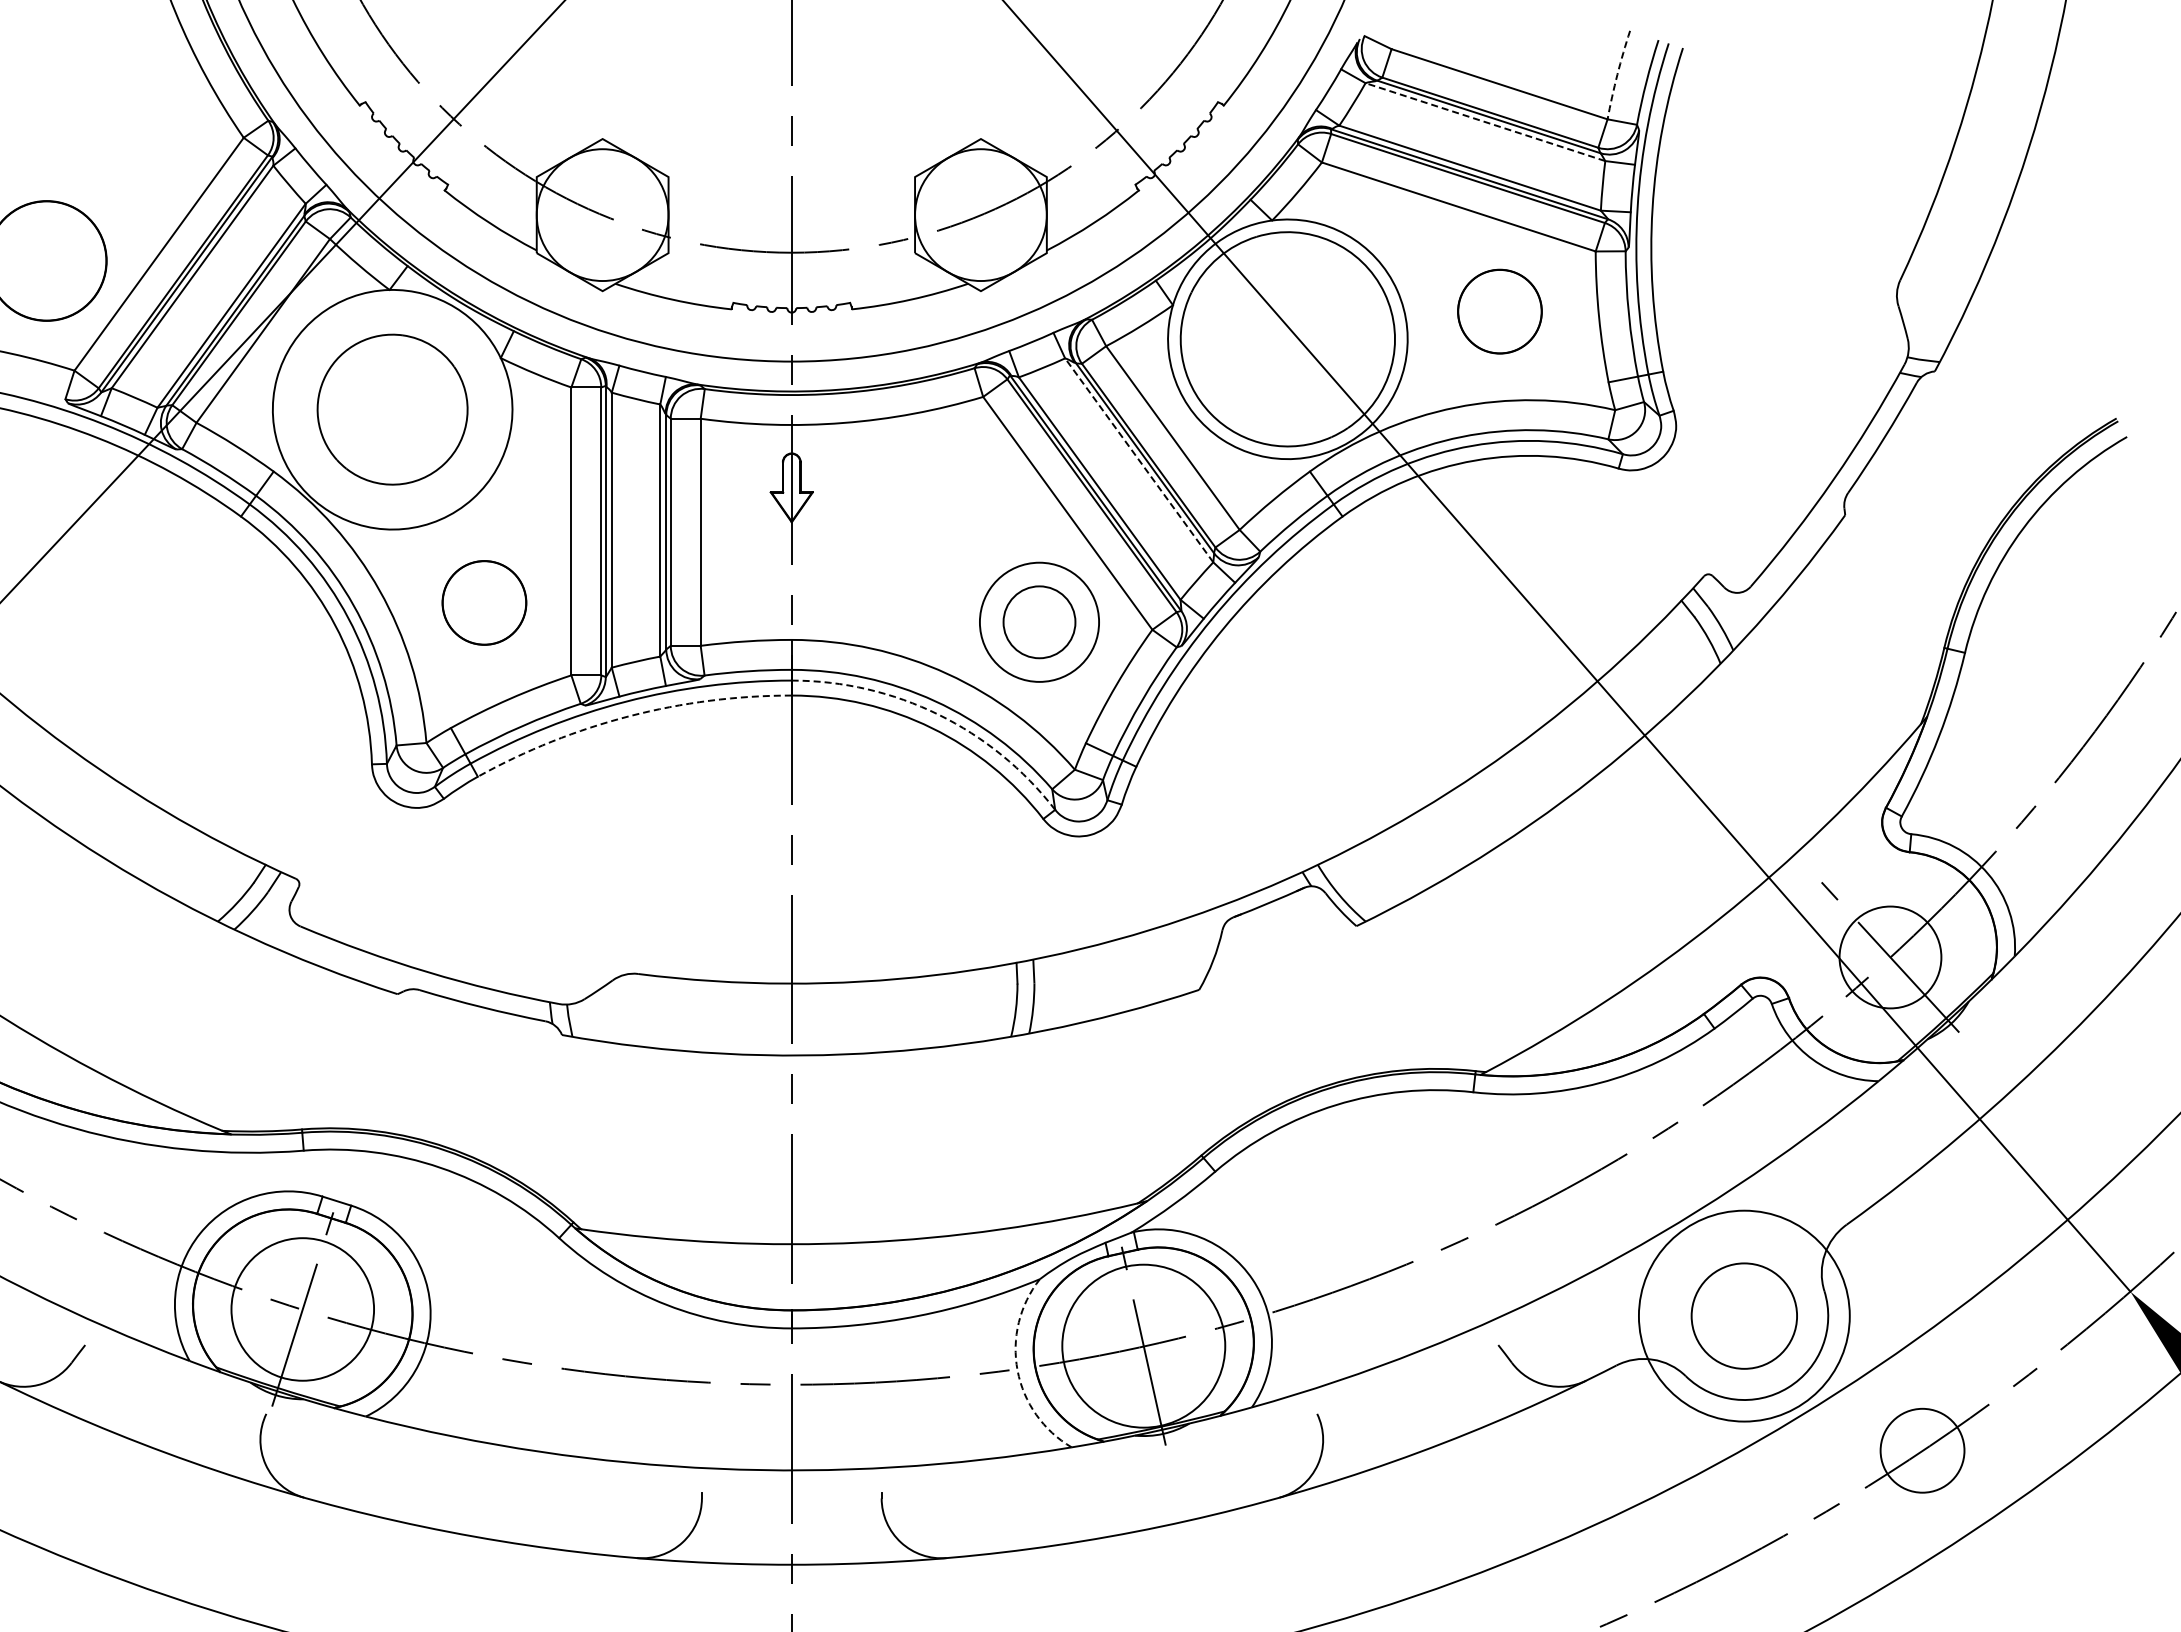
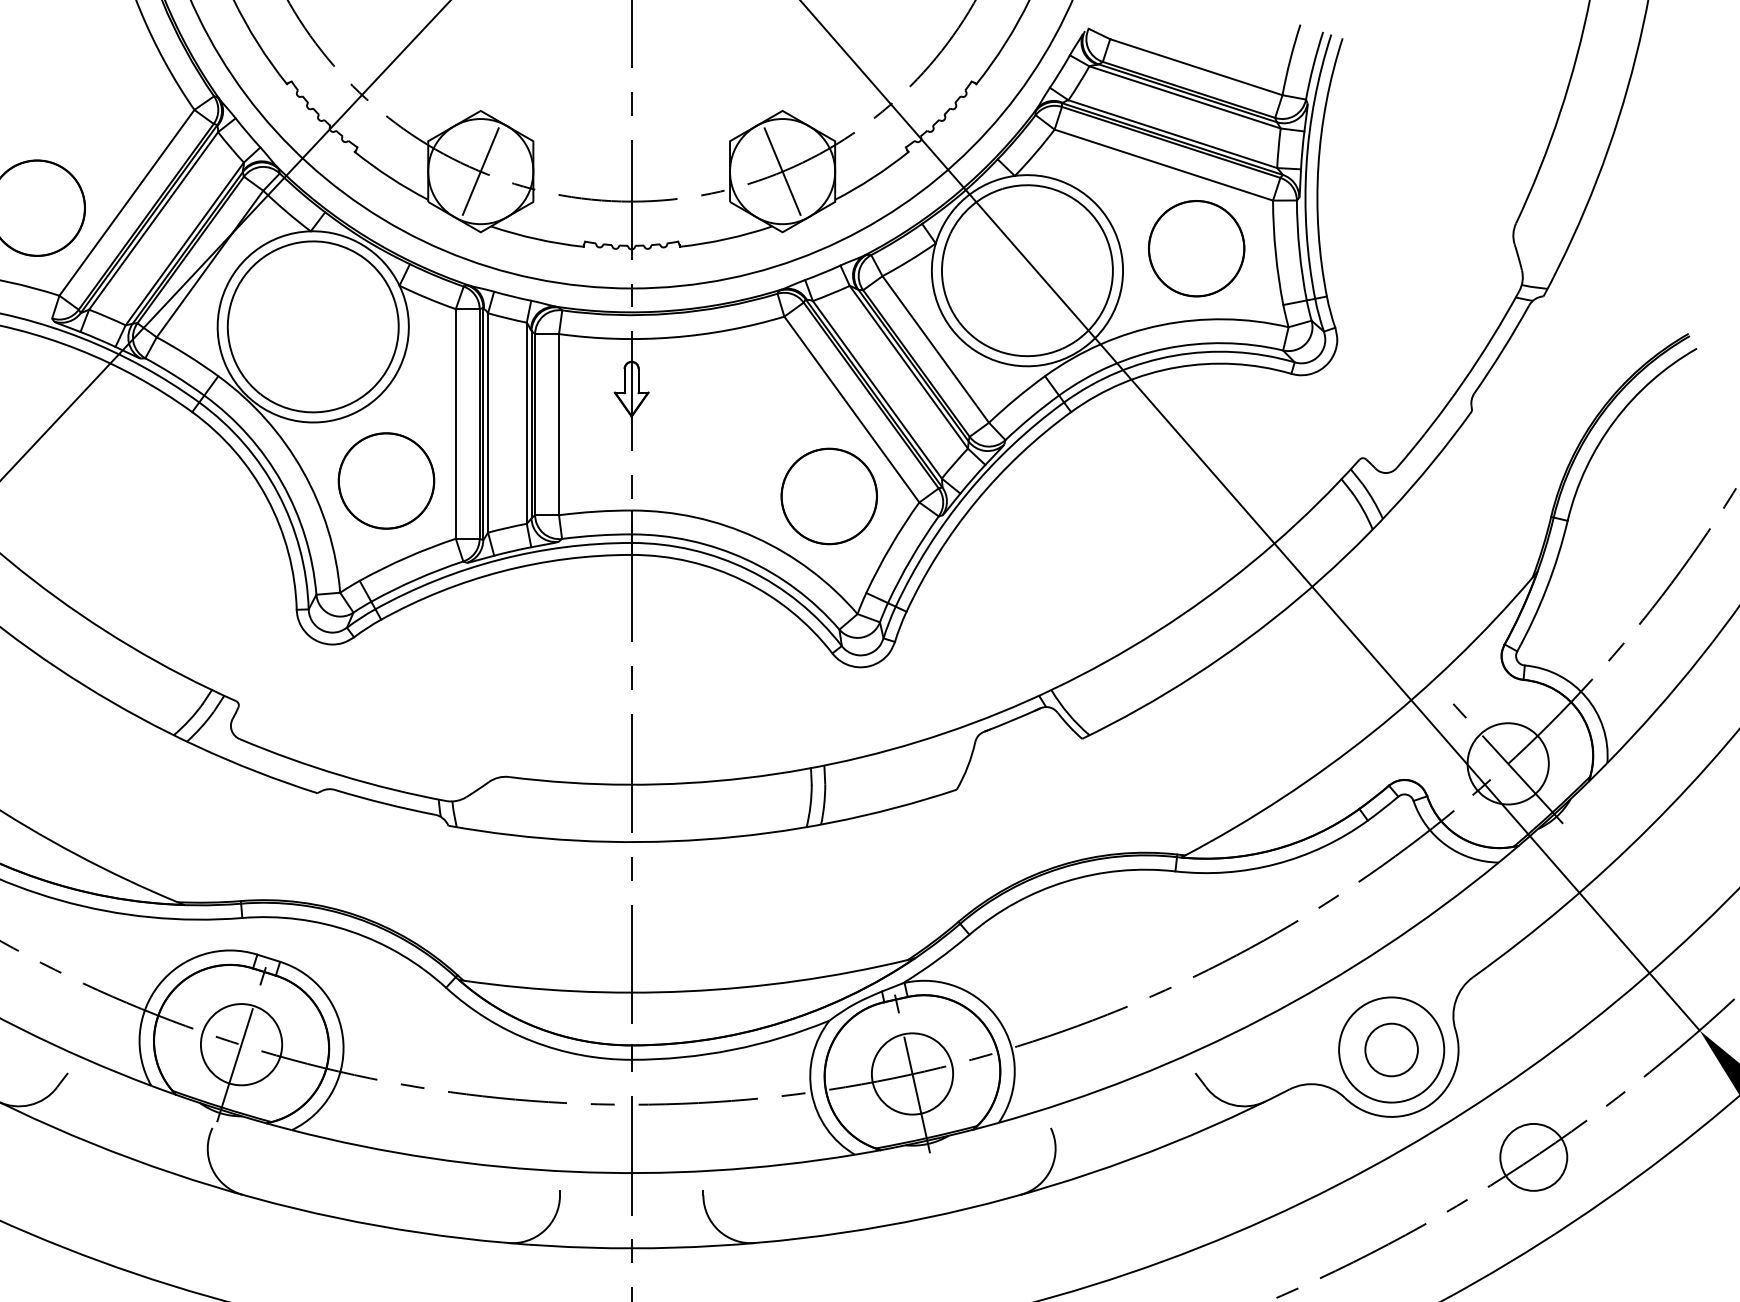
arc: (1617, 74) -> (1290, 59), dashed -> solid
line: (1484, 121) -> (1184, 96), dashed -> solid
line: (602, 214) -> (480, 171), added
line: (980, 214) -> (782, 171), added
part: (1499, 311) -> (1196, 248), size x1.43
part: (392, 409) -> (313, 326), size x1.43
line: (1138, 459) -> (908, 366), dashed -> solid
part: (484, 602) -> (386, 480), size x1.43
circle: (1039, 622) -> (829, 496), size x1.67
arc: (938, 714) -> (748, 570), dashed -> solid
arc: (629, 716) -> (502, 571), dashed -> solid
circle: (302, 1309) -> (241, 1044), size x0.71
circle: (1744, 1316) -> (1391, 1050), size x0.62
circle: (1744, 1316) -> (1391, 1050), size x0.62
circle: (1143, 1346) -> (912, 1074), size x0.62
arc: (1017, 1370) -> (811, 1093), dashed -> solid

